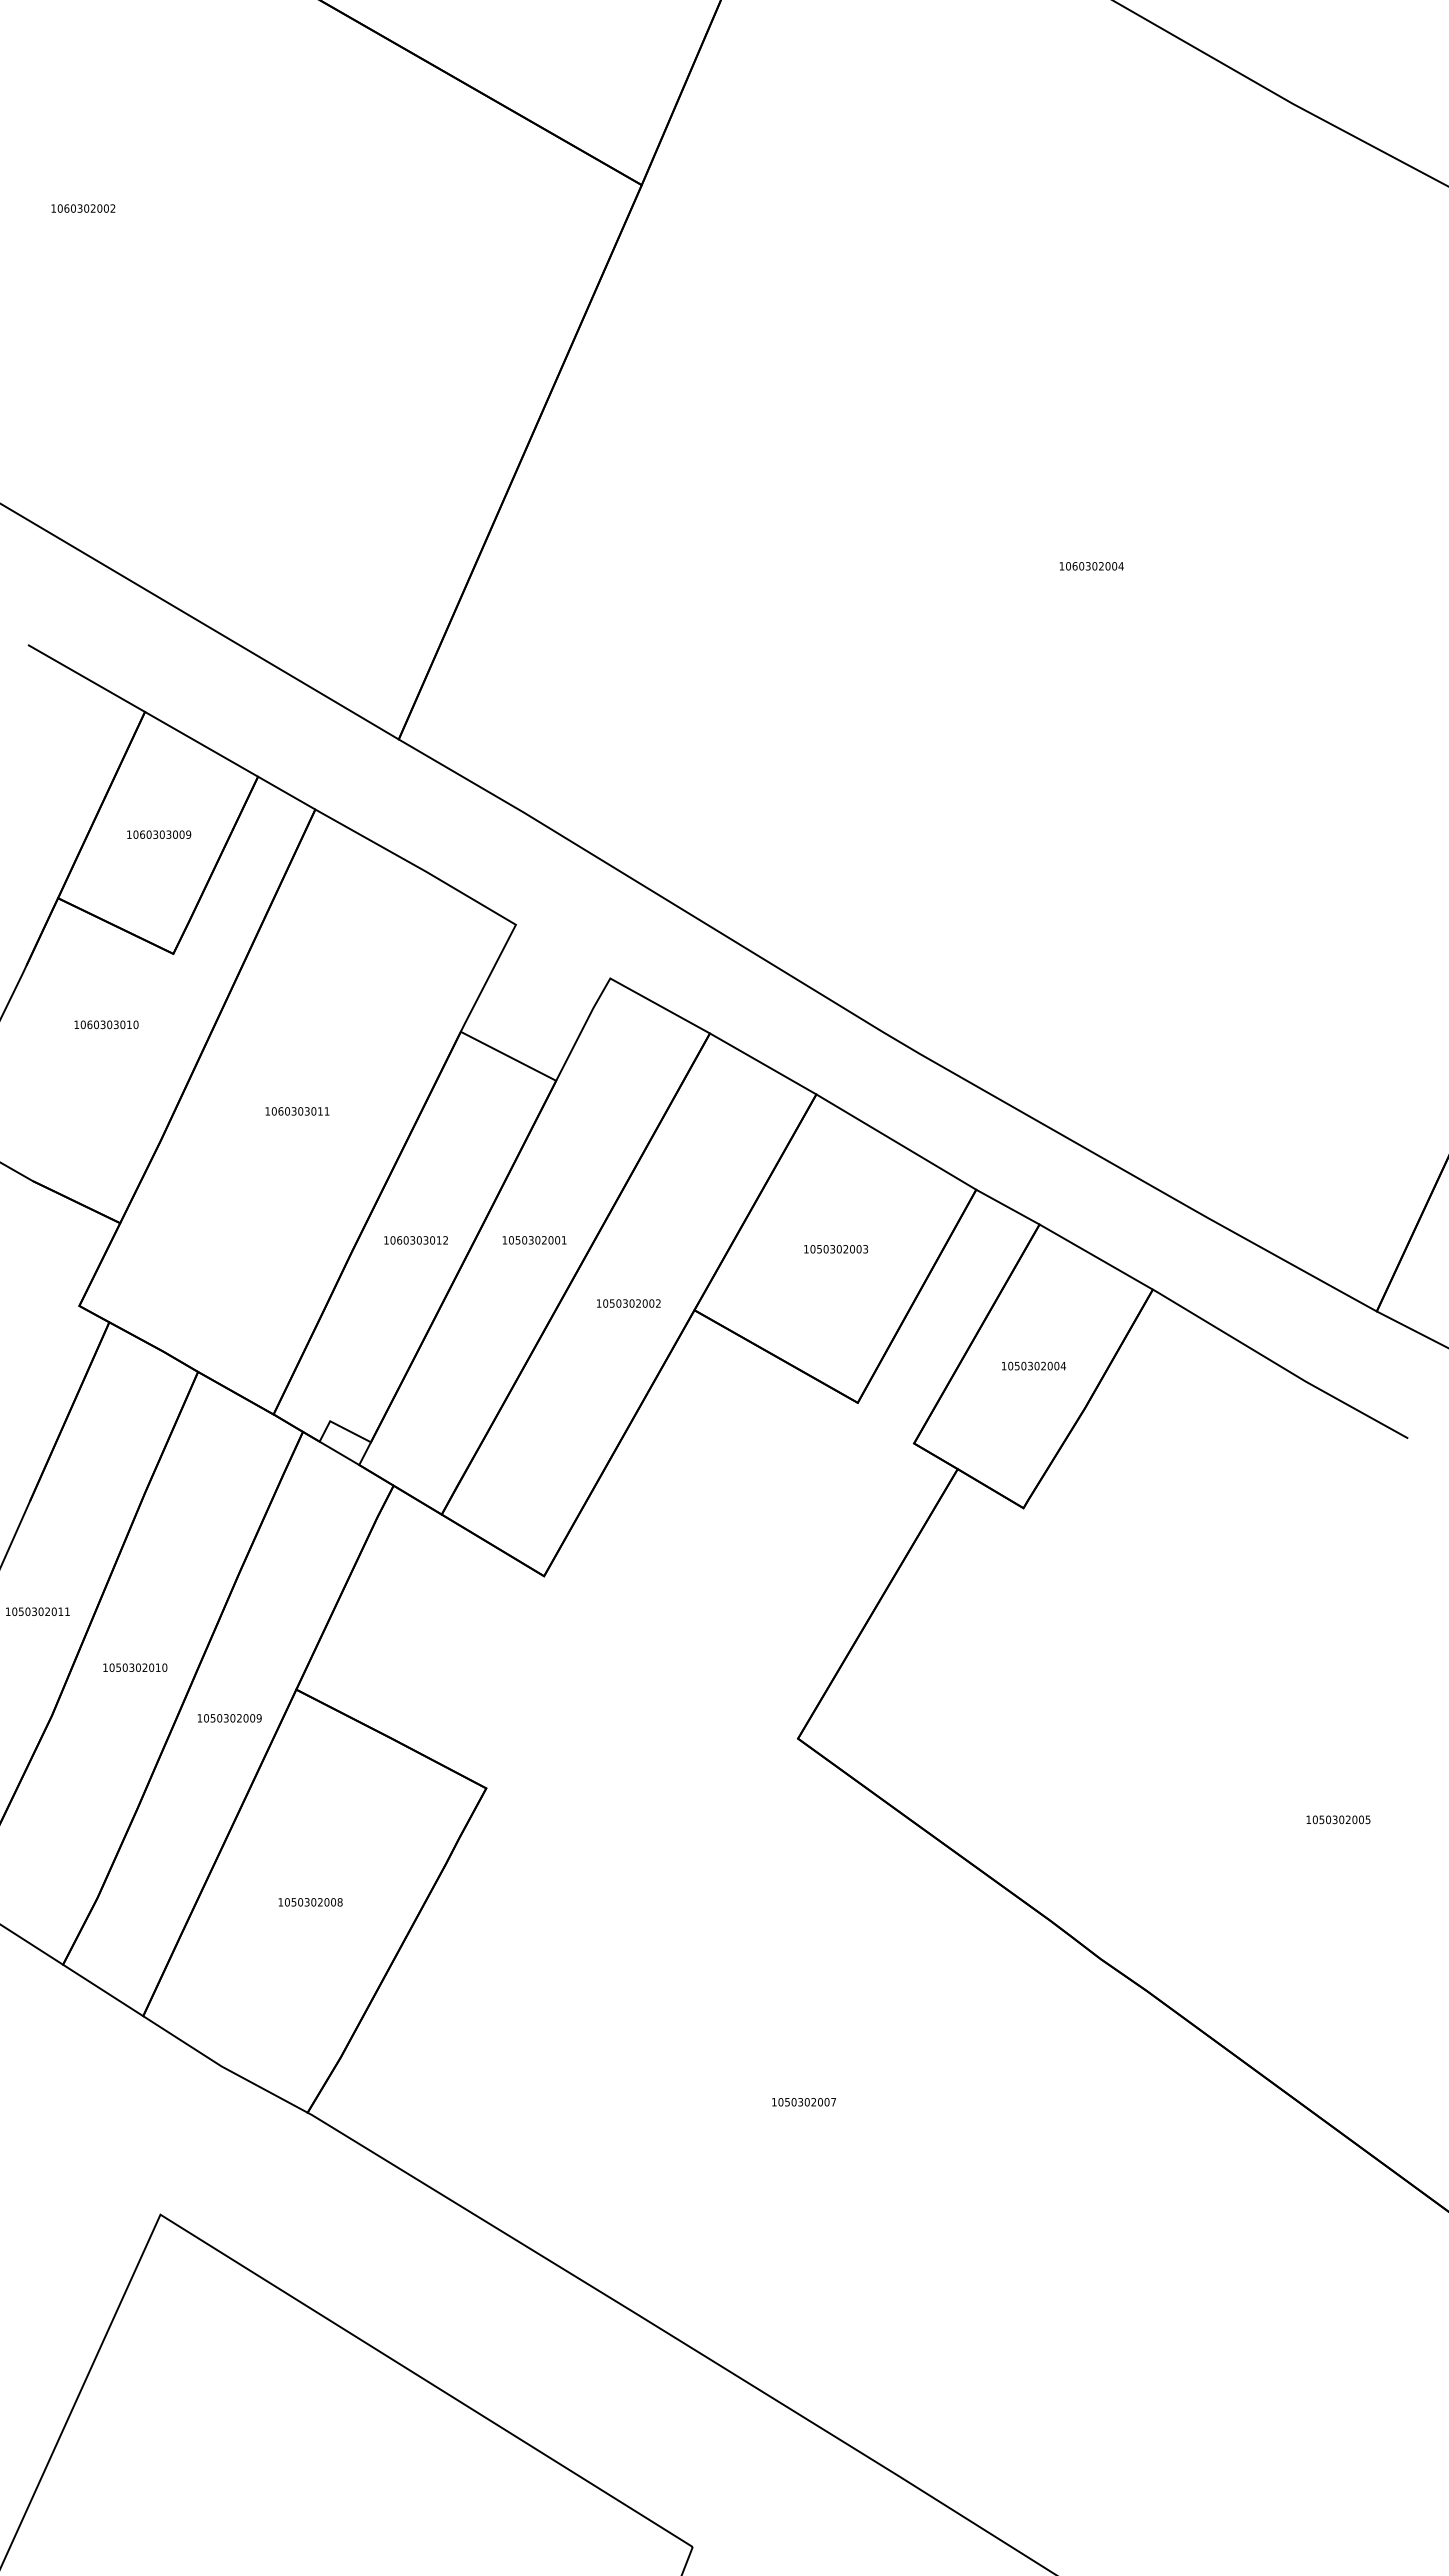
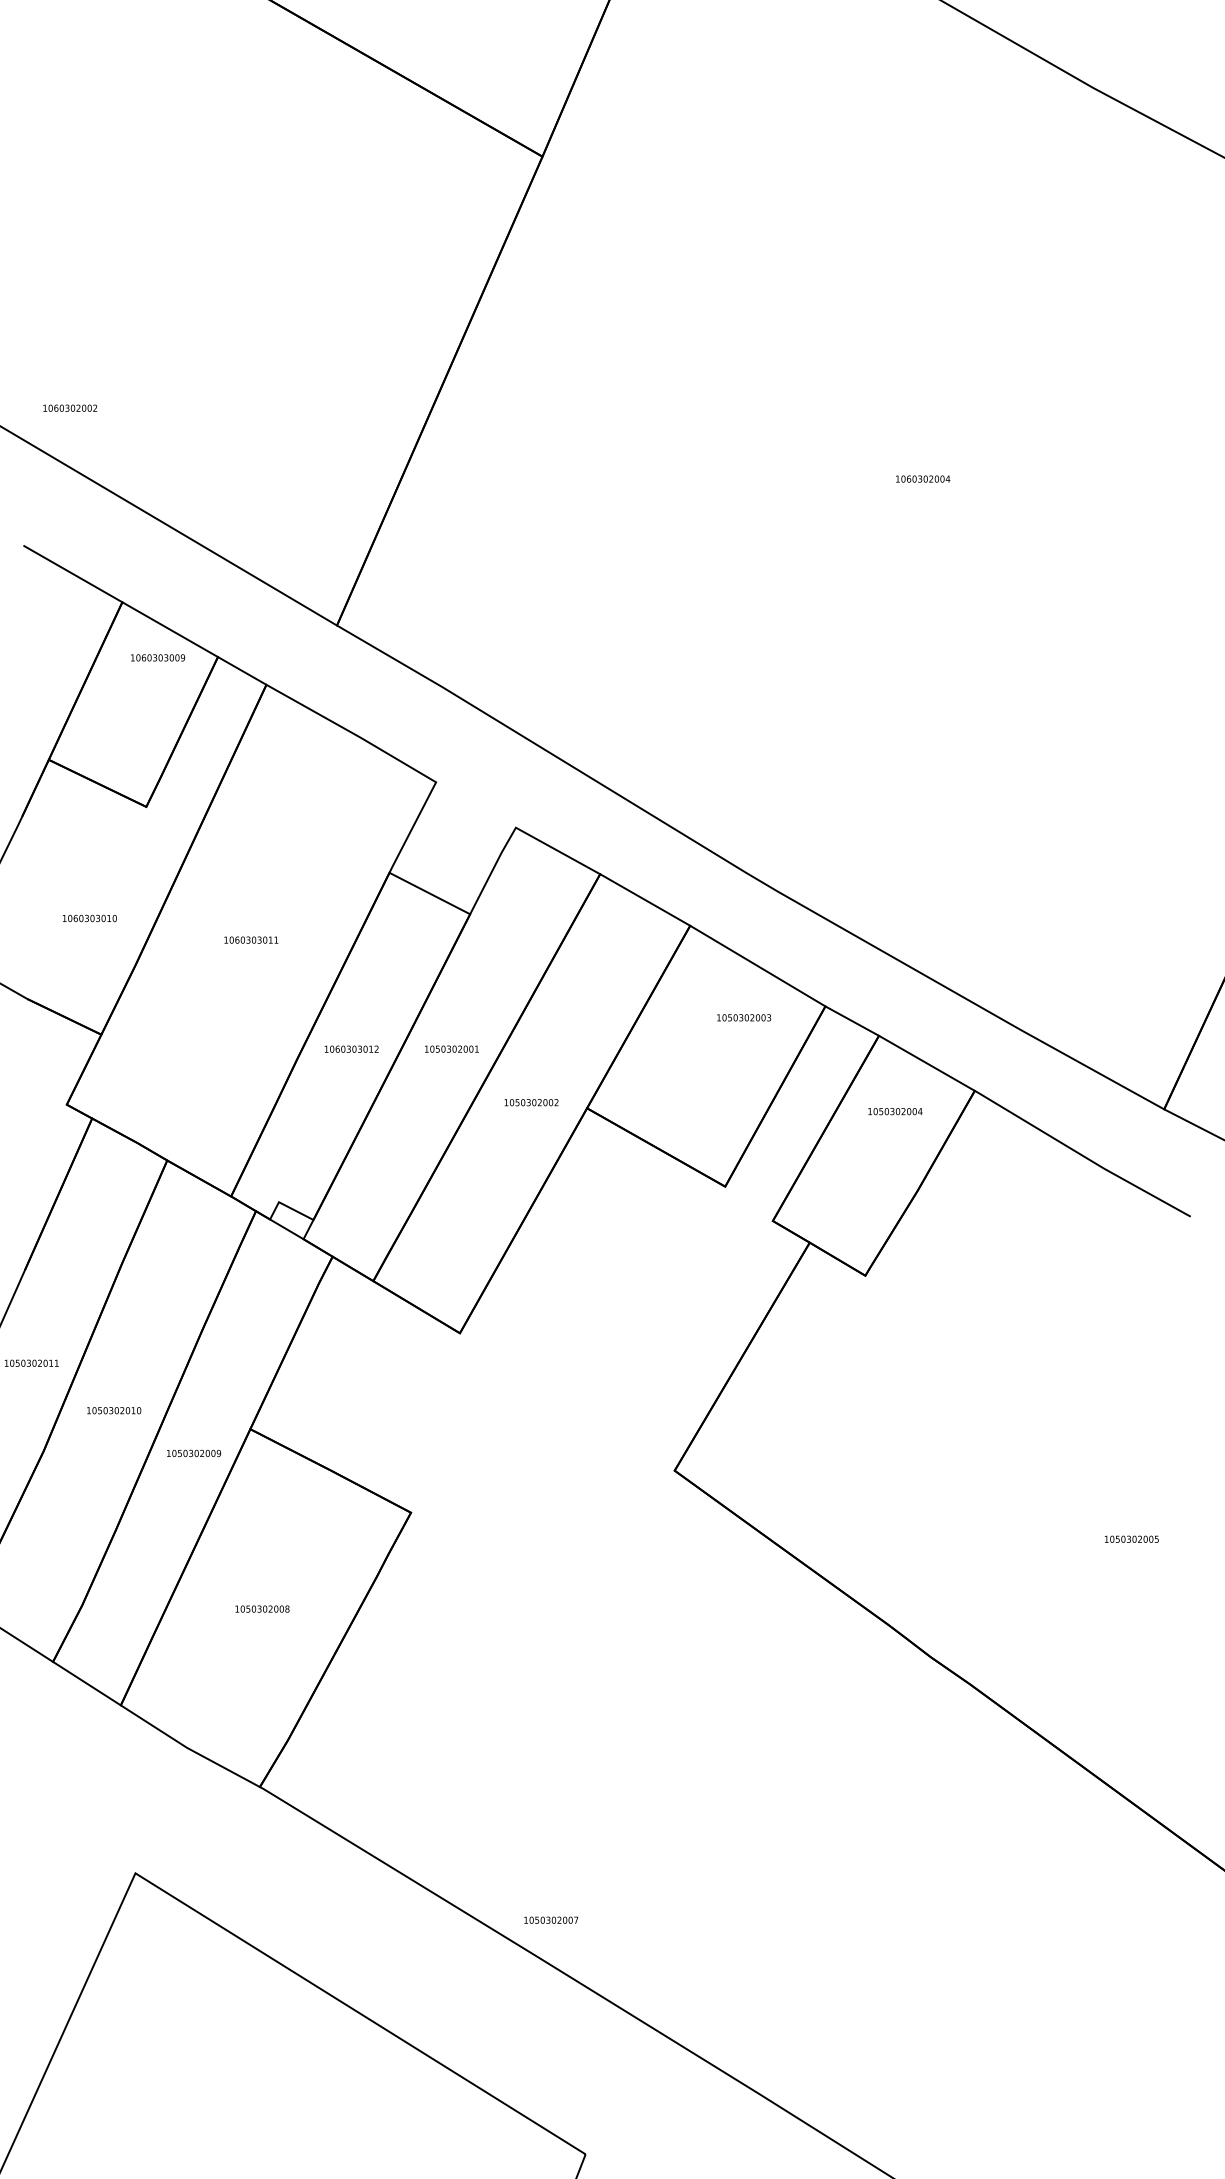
text: (83, 208) -> (70, 408), moved
text: (159, 834) -> (158, 657), moved
text: (106, 1024) -> (89, 918), moved
text: (835, 1249) -> (743, 1018), moved
text: (1033, 1365) -> (894, 1111), moved
text: (803, 2102) -> (550, 1920), moved

